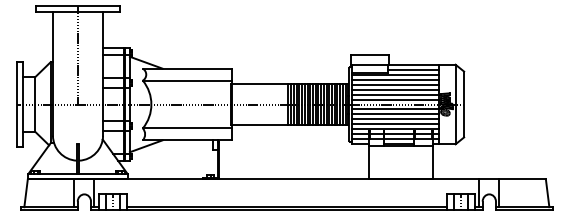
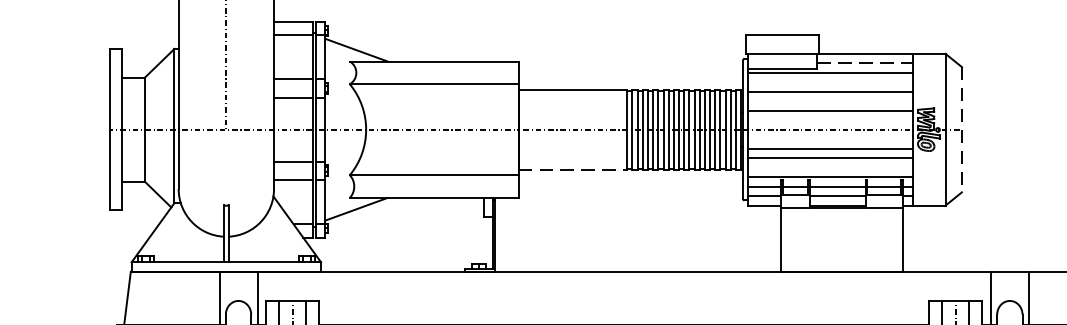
line: (413, 69) -> (865, 63), solid -> dashed
line: (394, 79) -> (829, 82), removed
line: (394, 89) -> (829, 101), removed
line: (394, 99) -> (829, 120), removed
line: (464, 104) -> (962, 129), solid -> dashed
line: (394, 109) -> (829, 139), removed
line: (394, 124) -> (829, 167), removed
line: (259, 125) -> (572, 169), solid -> dashed

